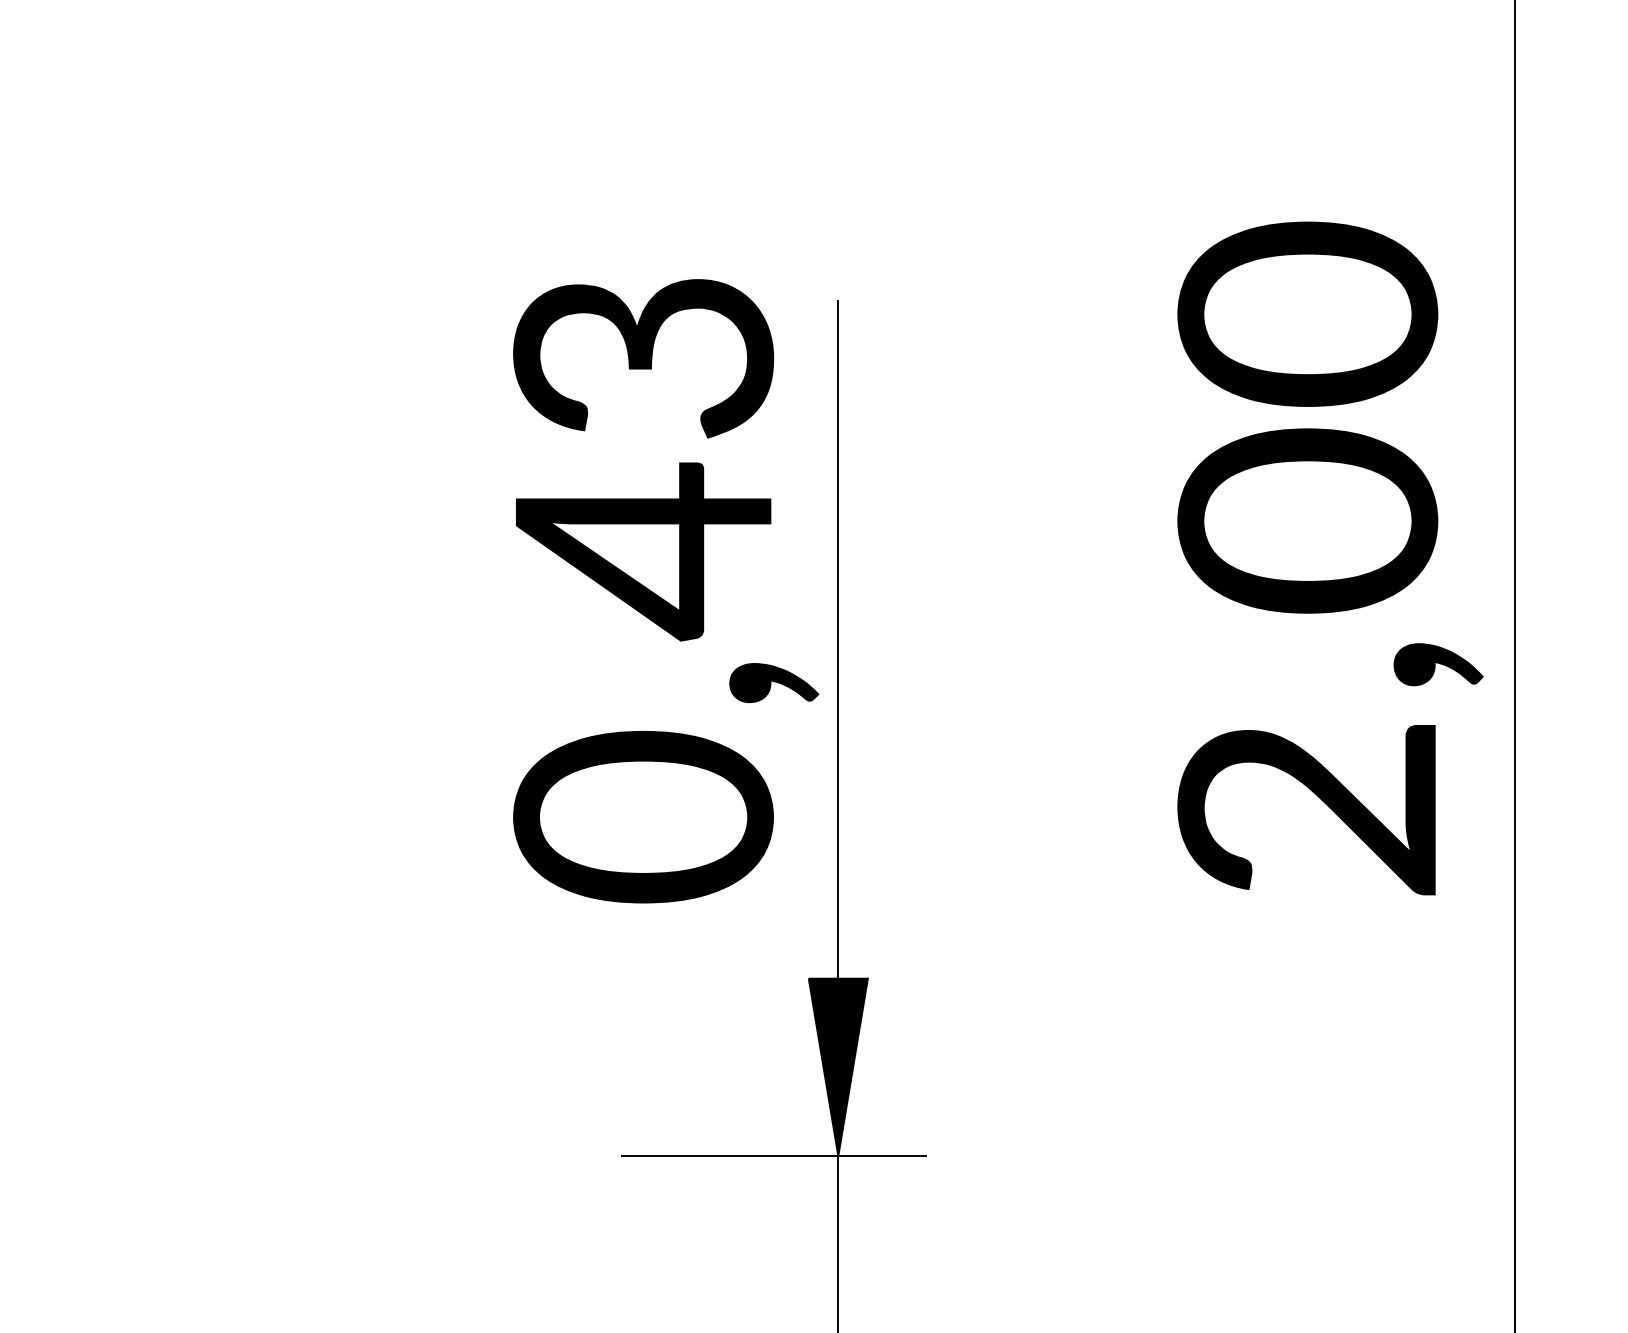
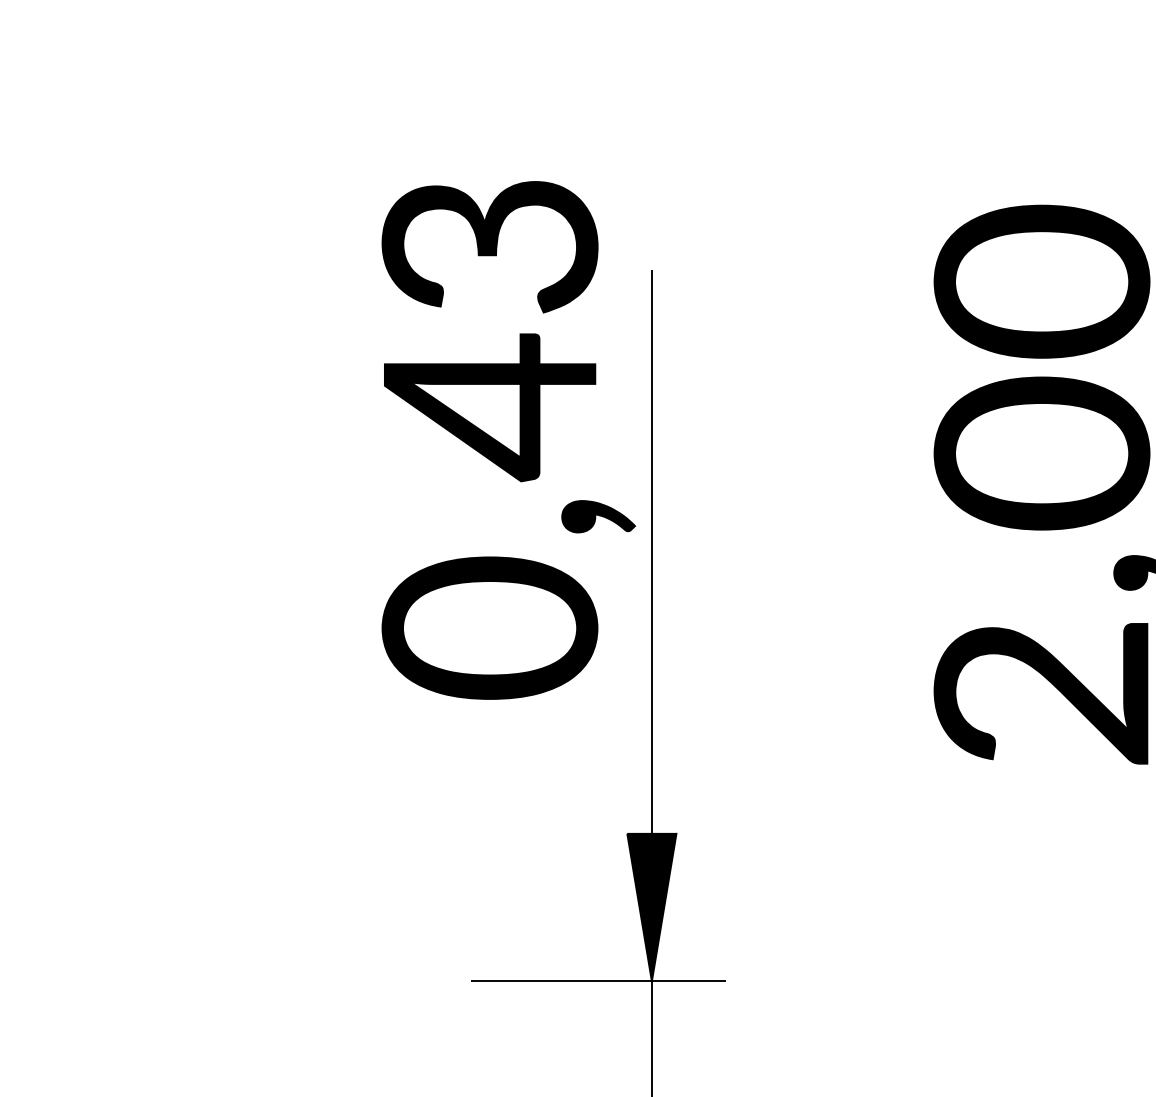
text: (666, 591) -> (509, 440), moved

